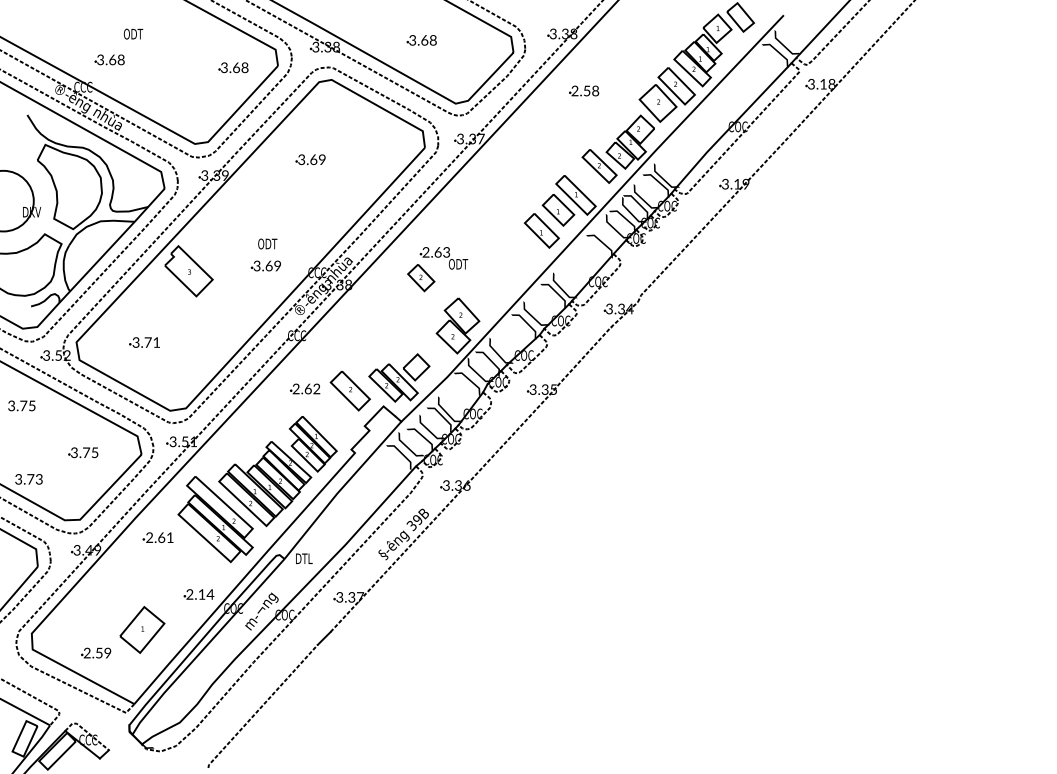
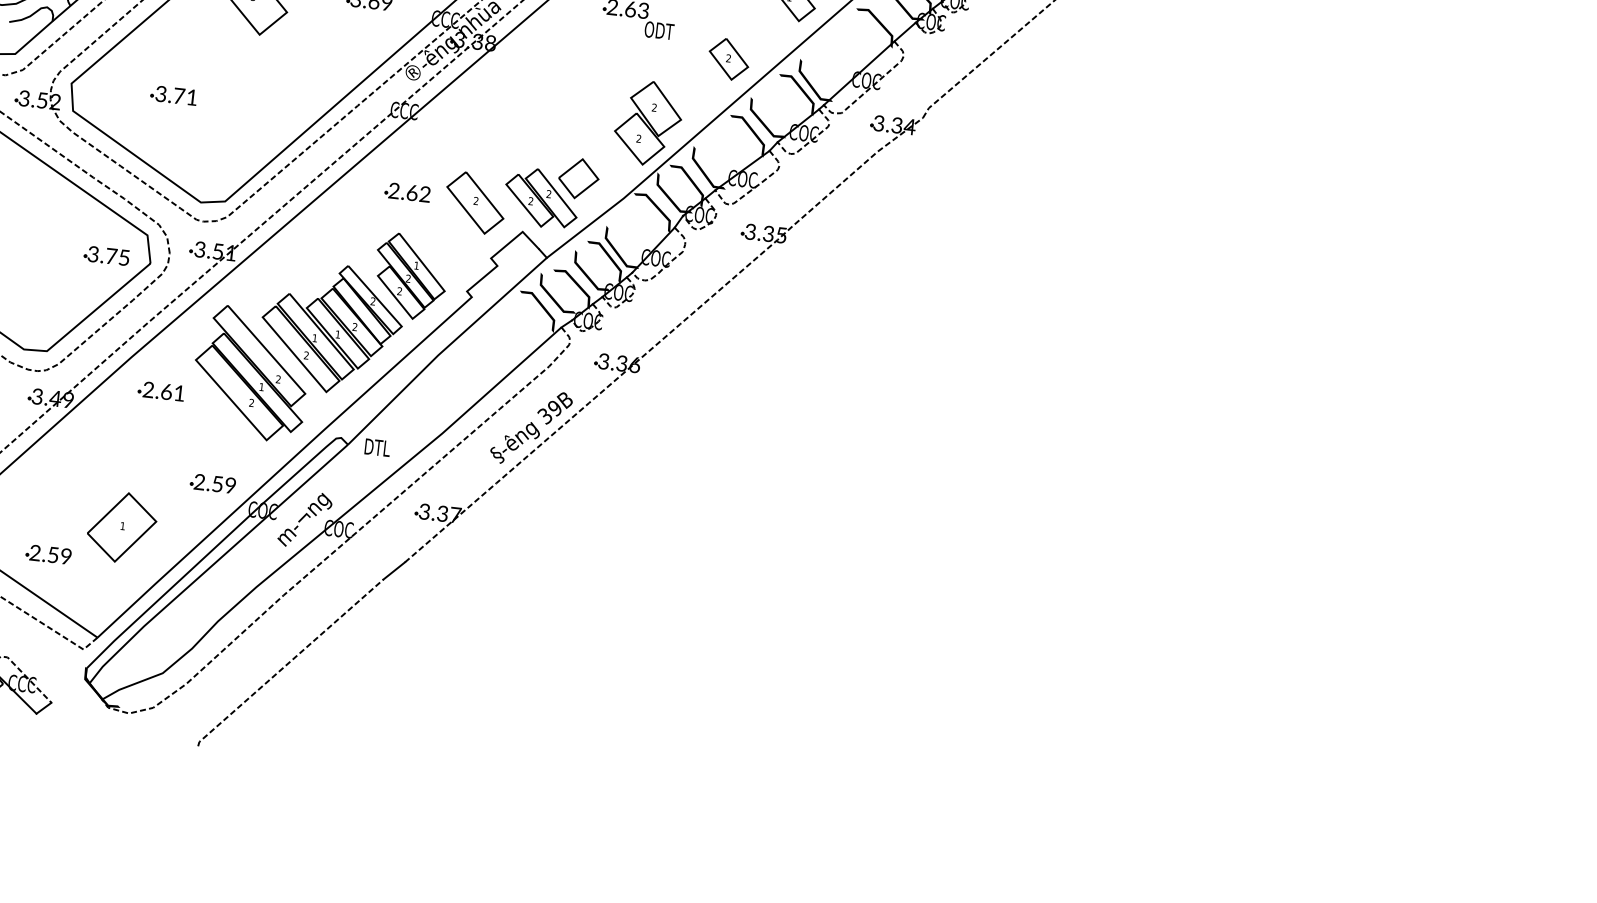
part: (421, 278) -> (729, 60), moved
text: (83, 452) -> (107, 255), moved
text: (206, 594) -> (224, 484), 2.14 -> 2.59

